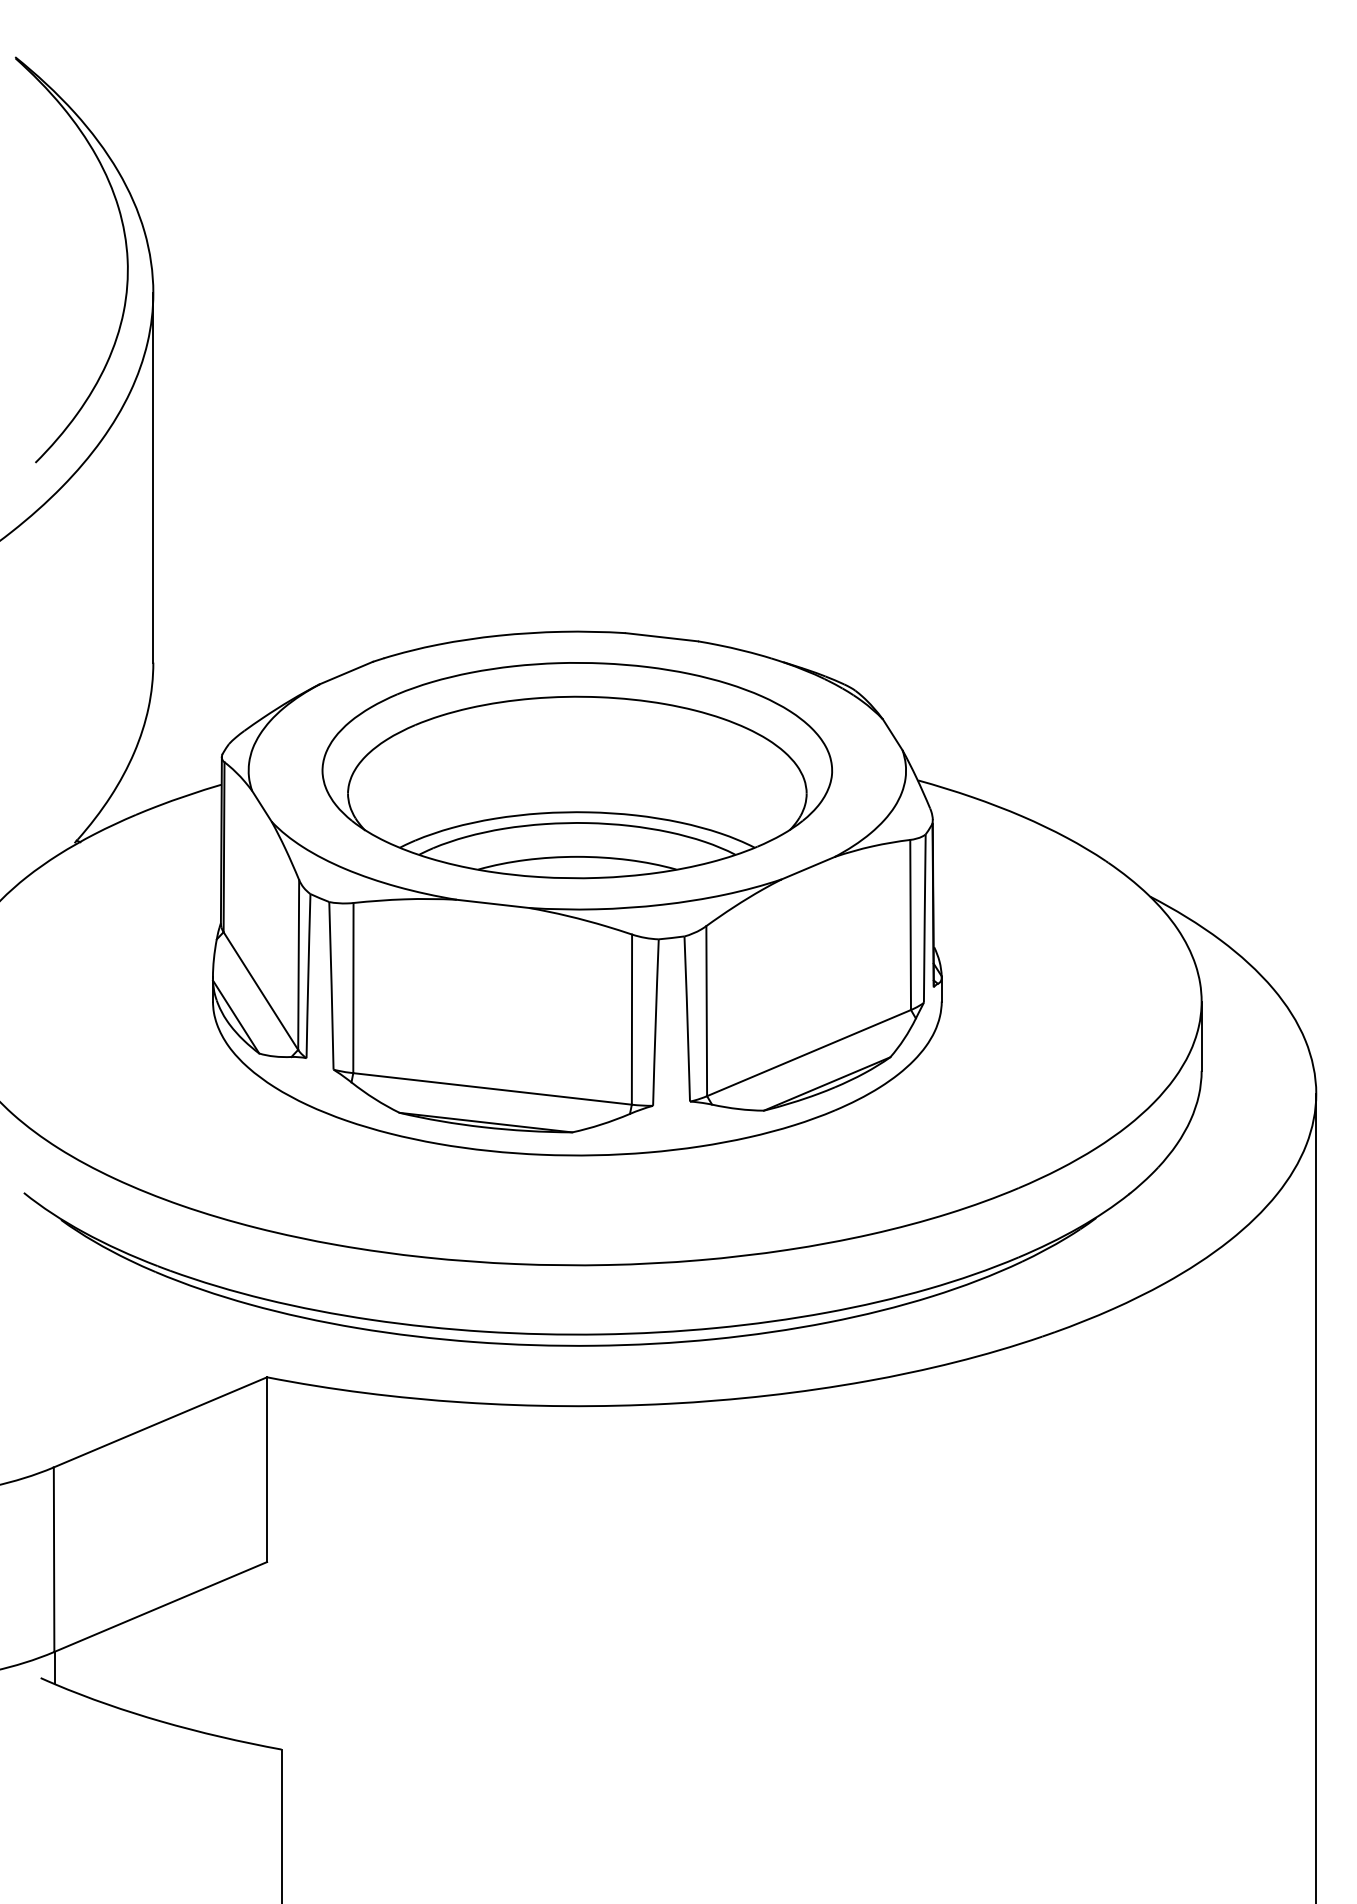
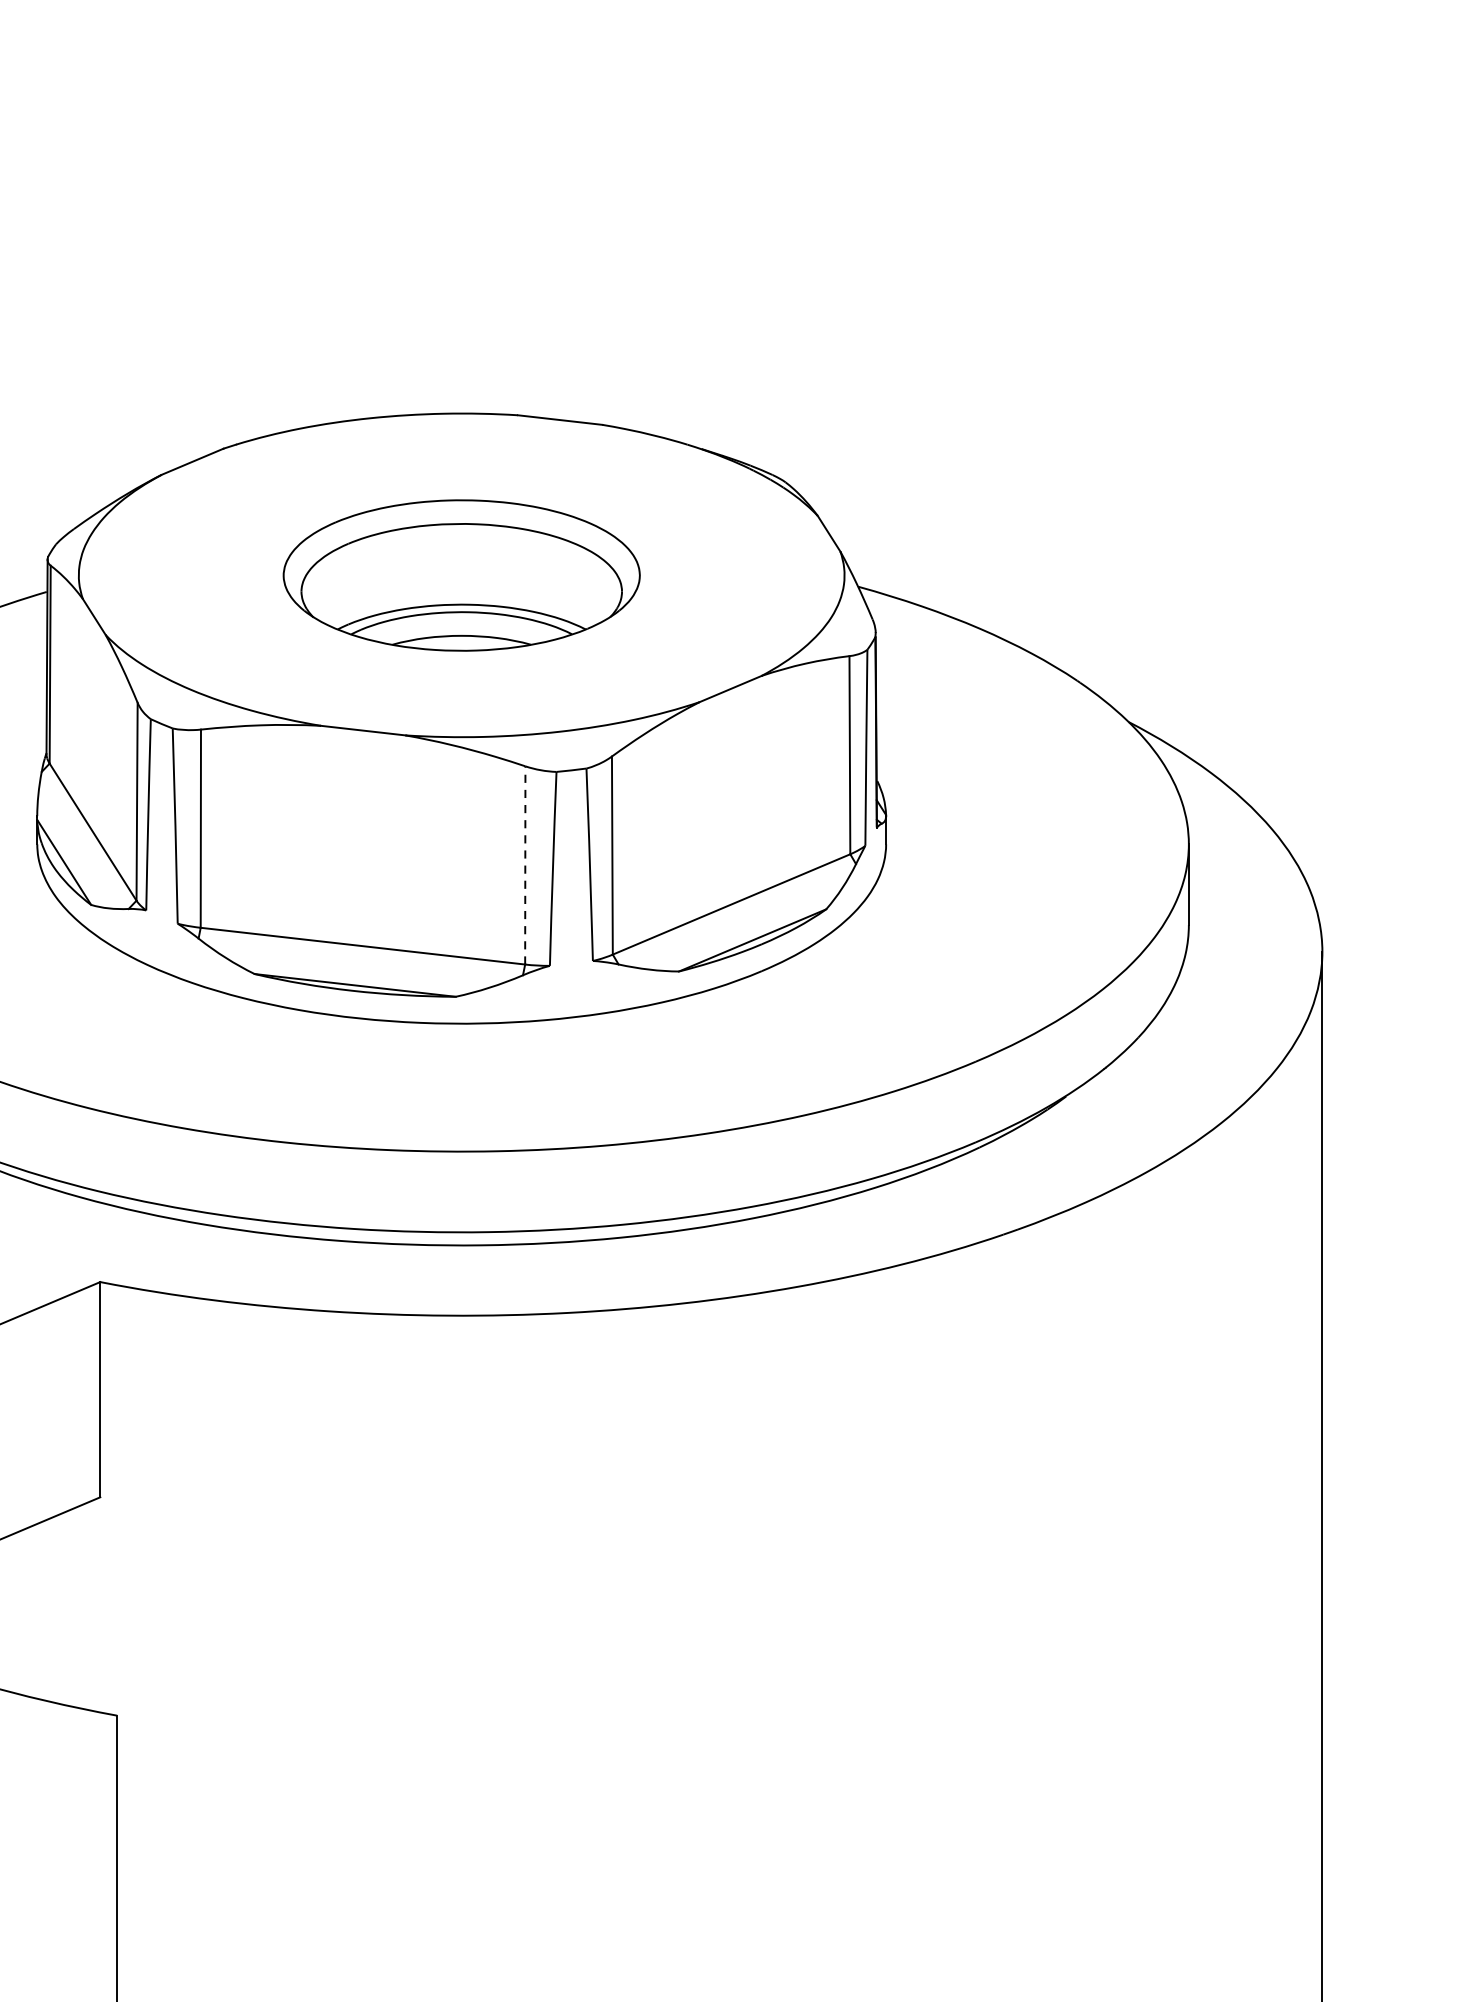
part: (577, 770) -> (461, 575), size x0.6
line: (631, 1019) -> (524, 865), solid -> dashed

